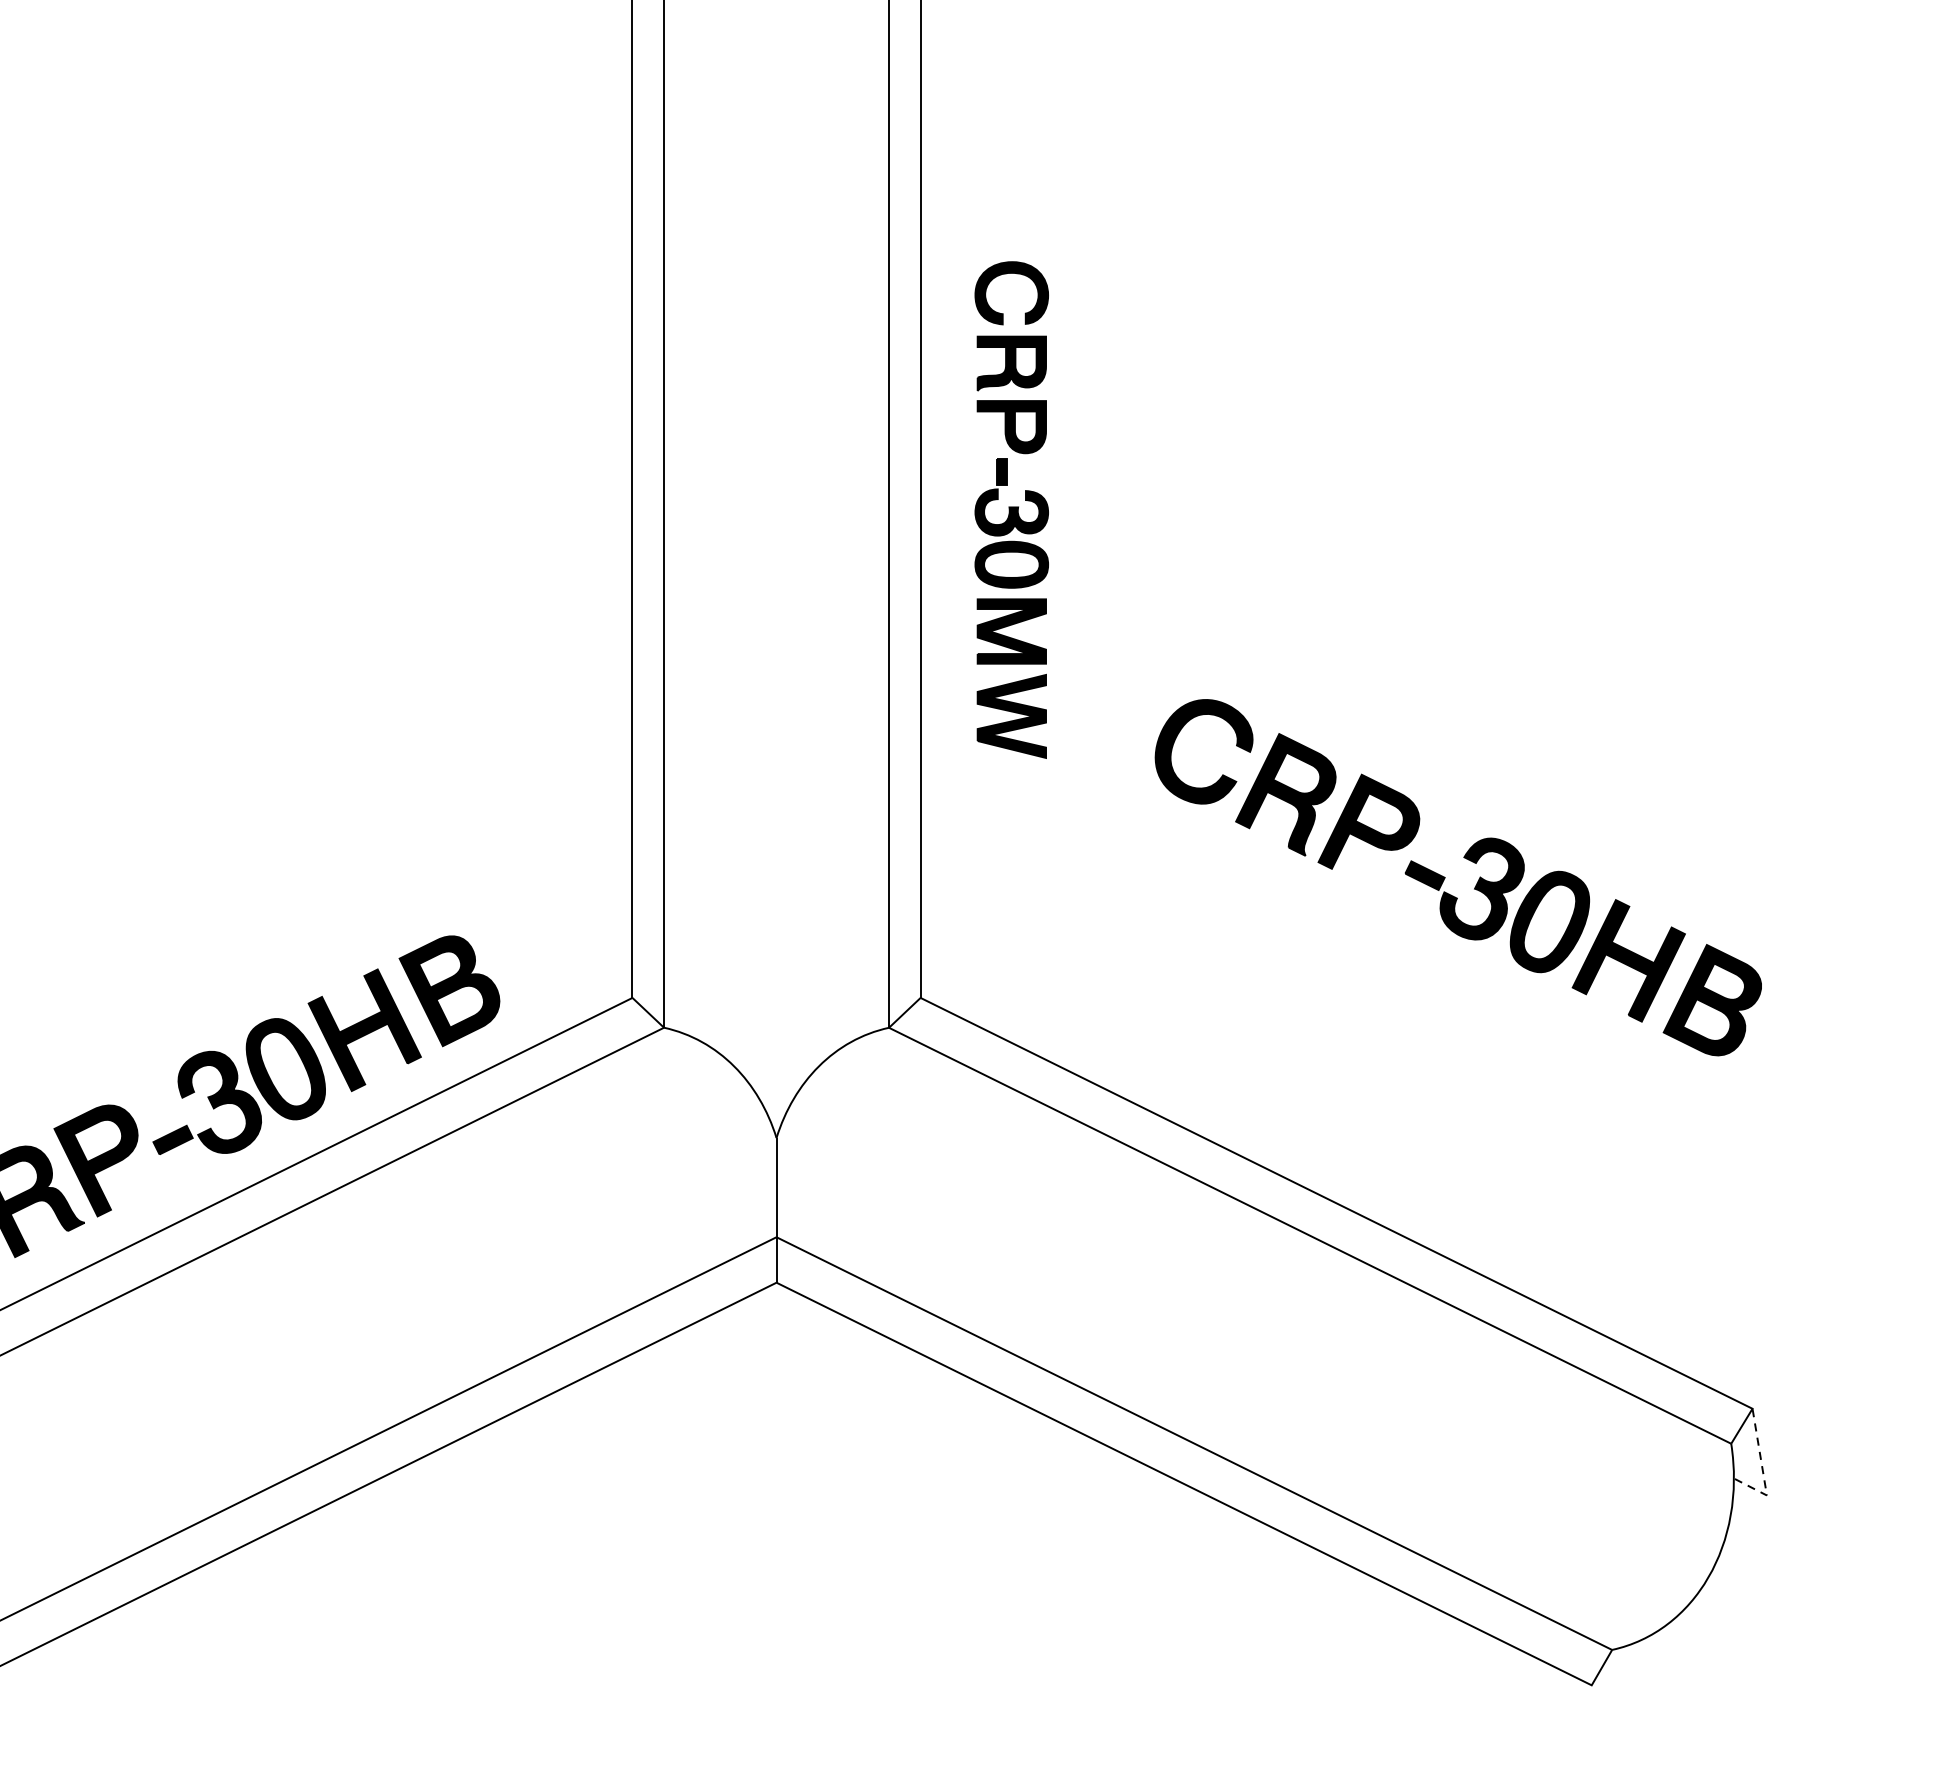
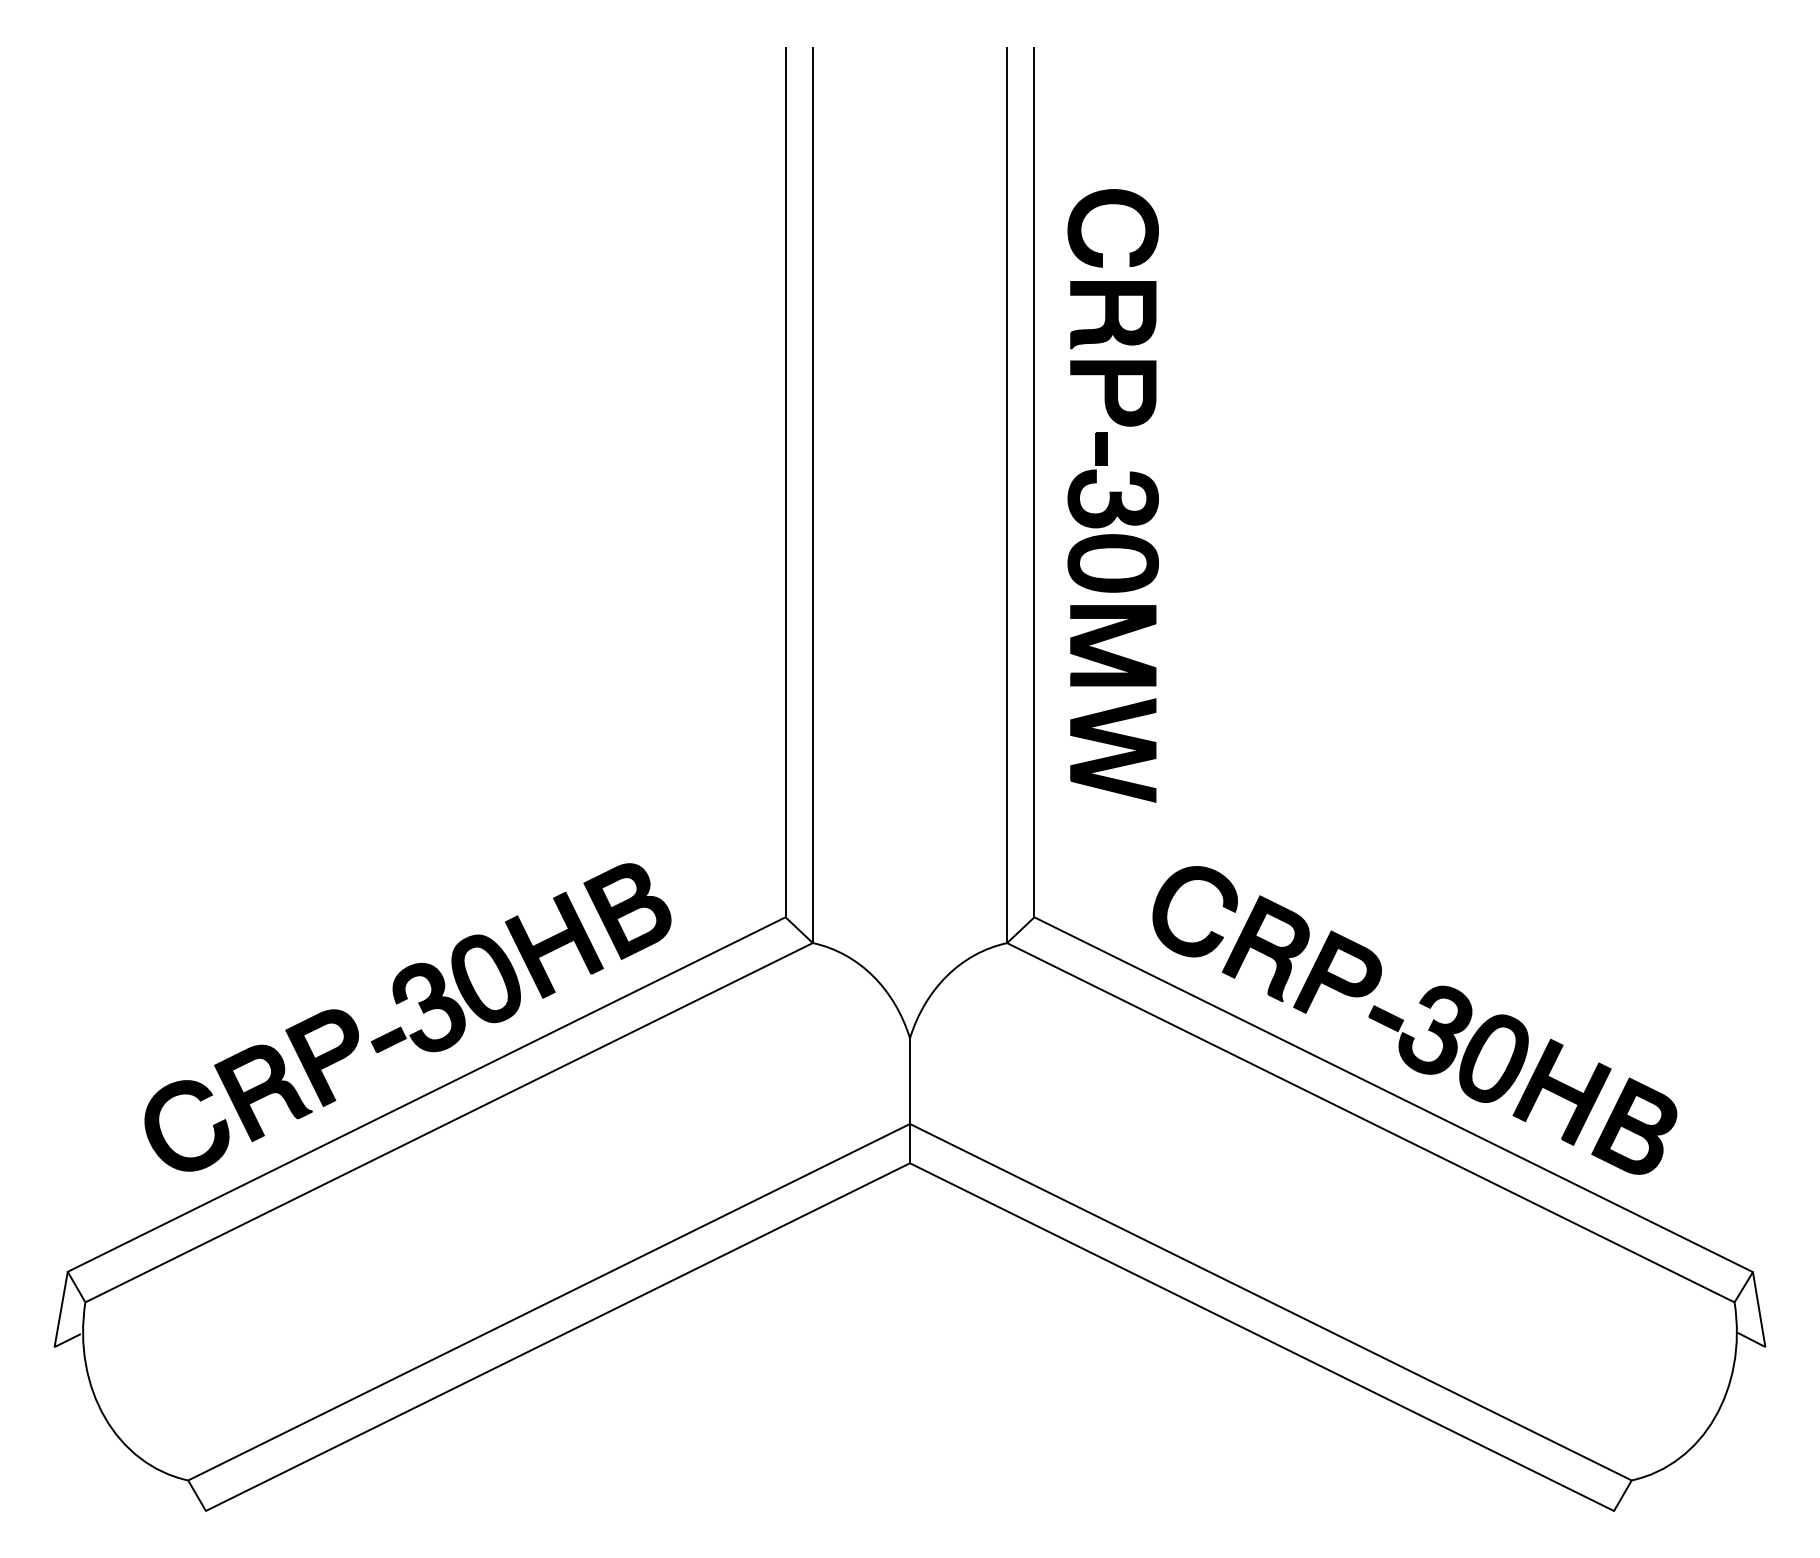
part: (1011, 509) -> (1112, 495), size x1.43
part: (1445, 877) -> (1403, 1020), moved
line: (1762, 1470) -> (1761, 1325), dashed -> solid

